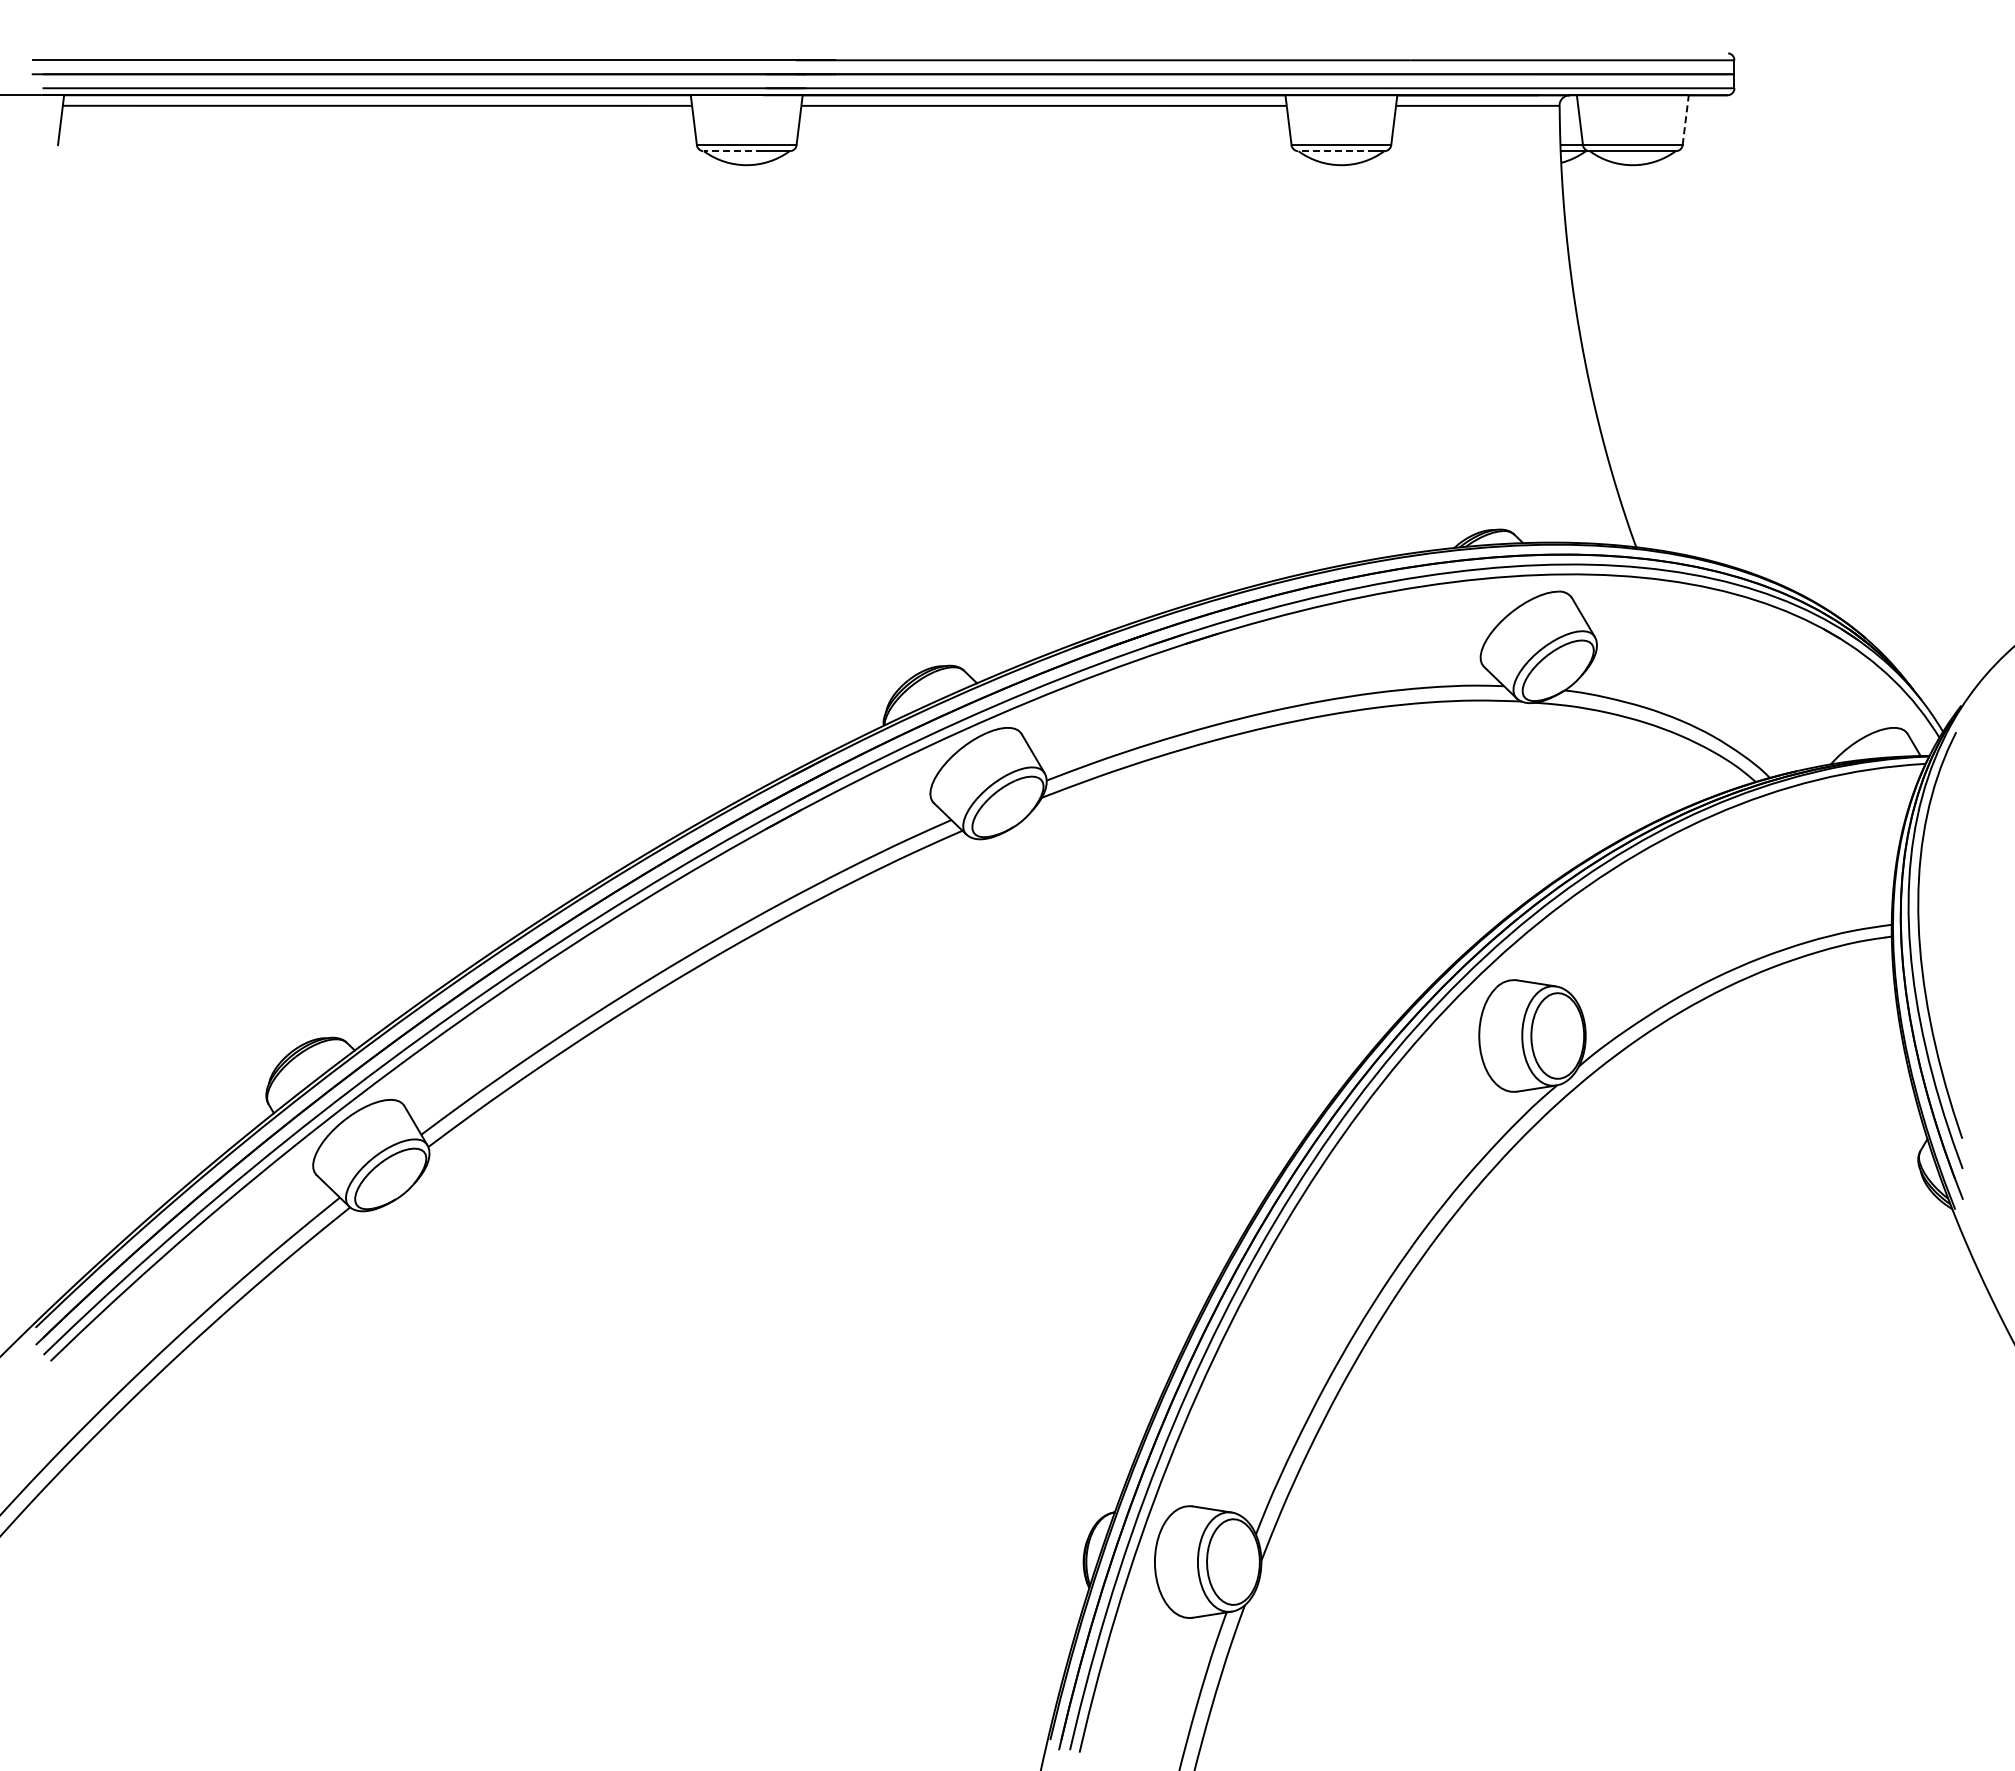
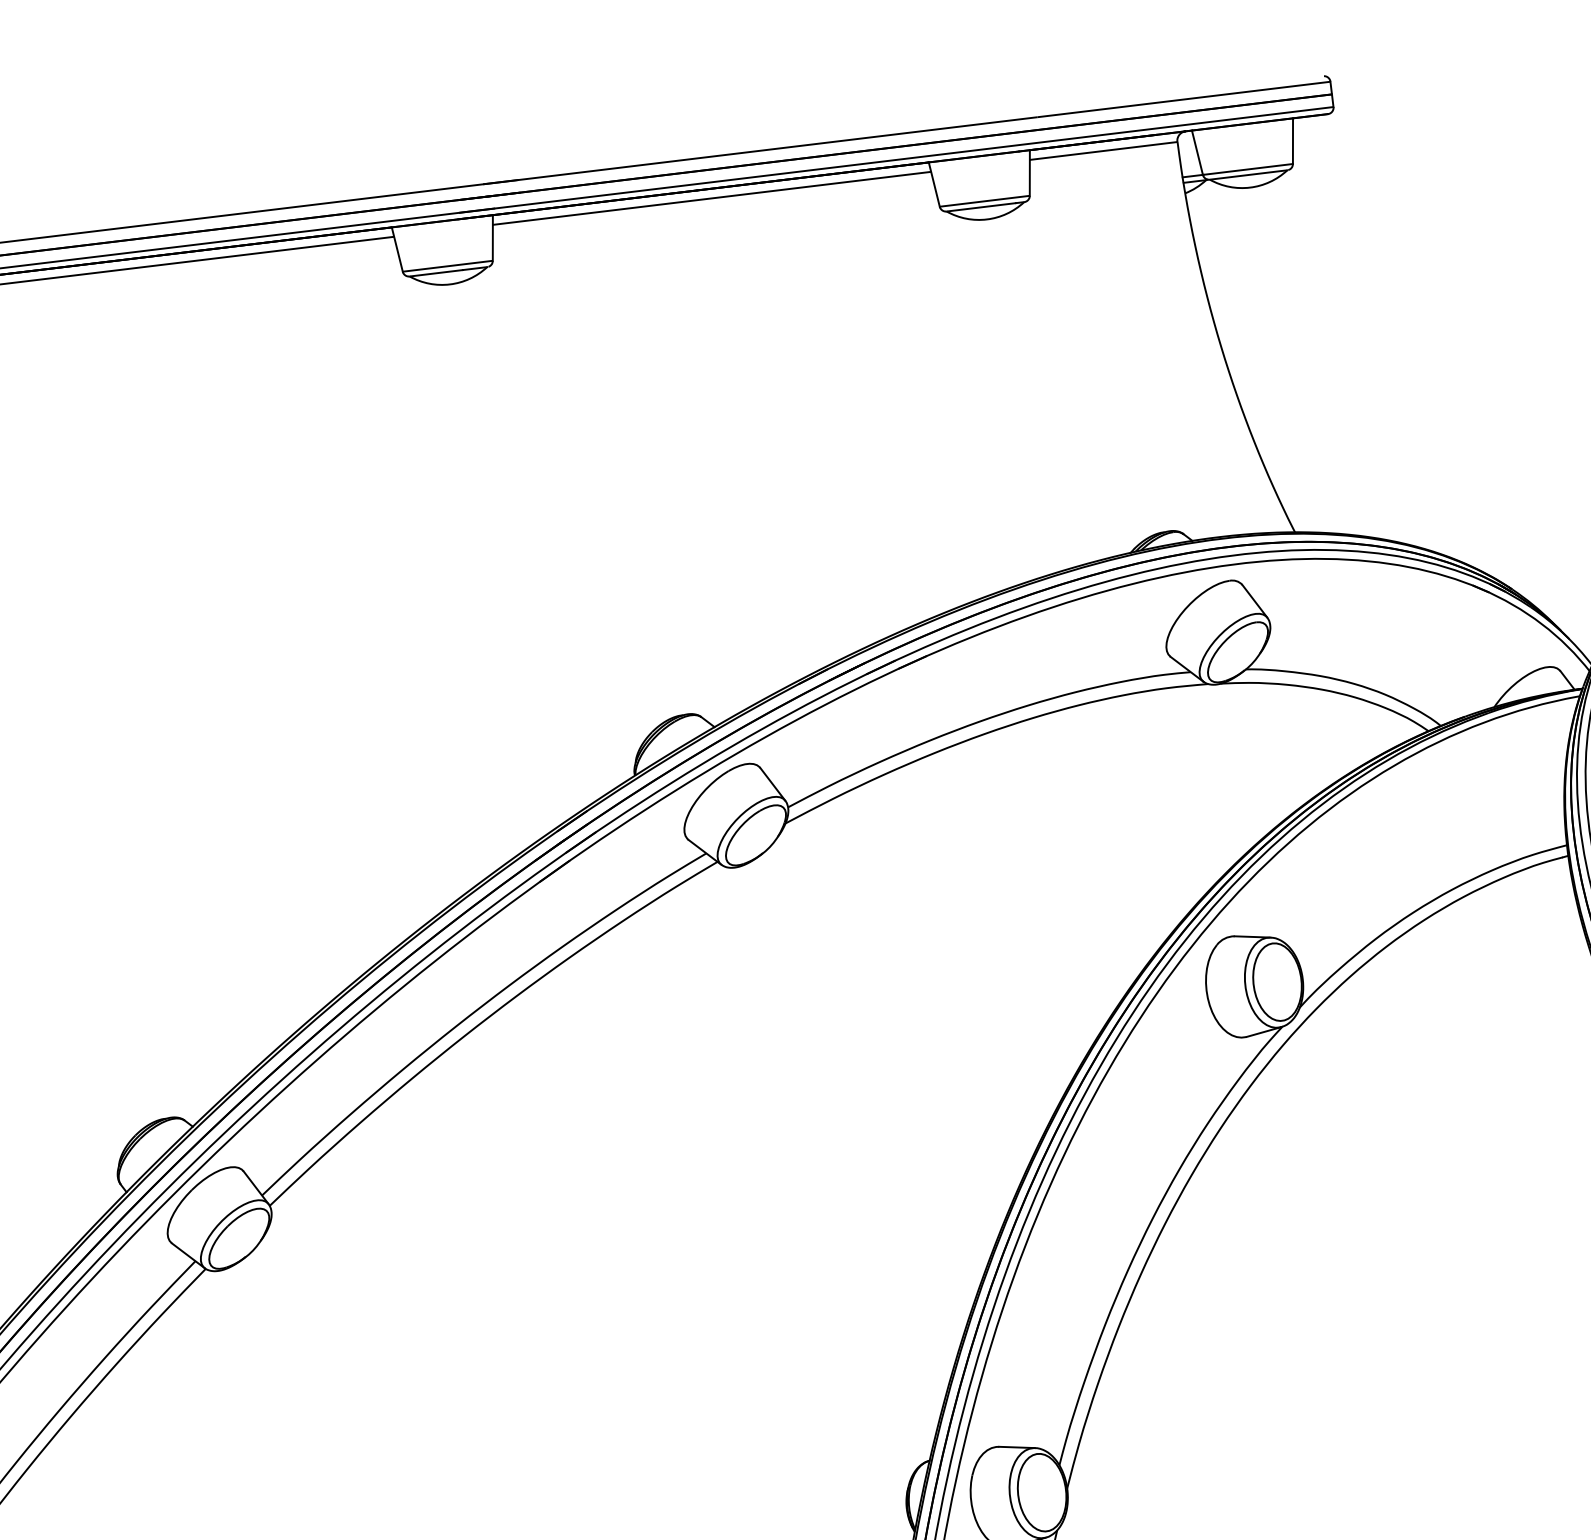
line: (1685, 119) -> (1292, 140), dashed -> solid
line: (732, 151) -> (435, 273), dashed -> solid
line: (1336, 151) -> (981, 207), dashed -> solid

